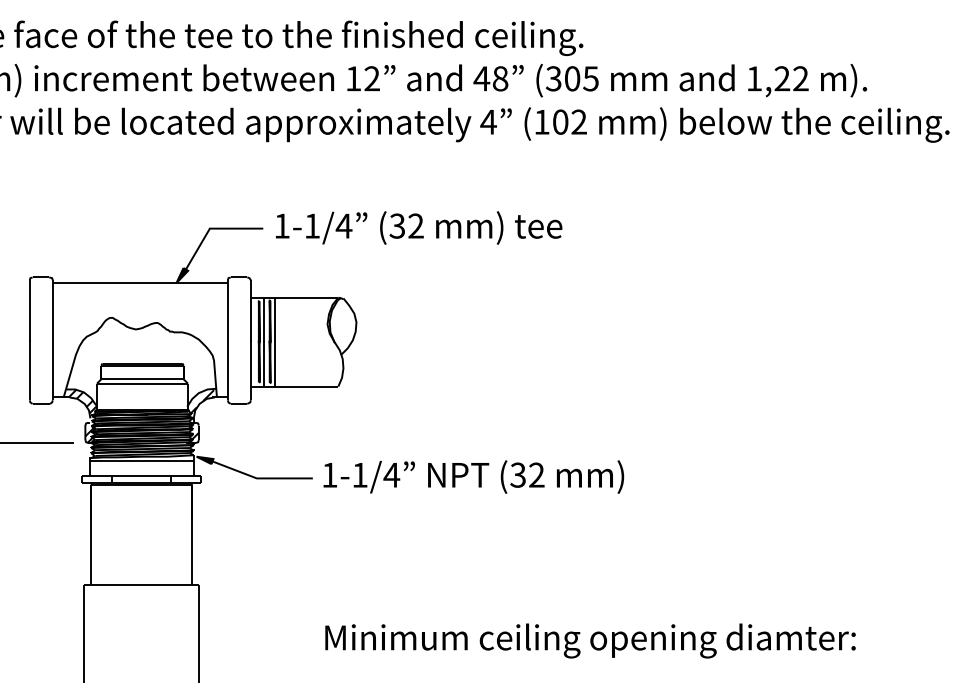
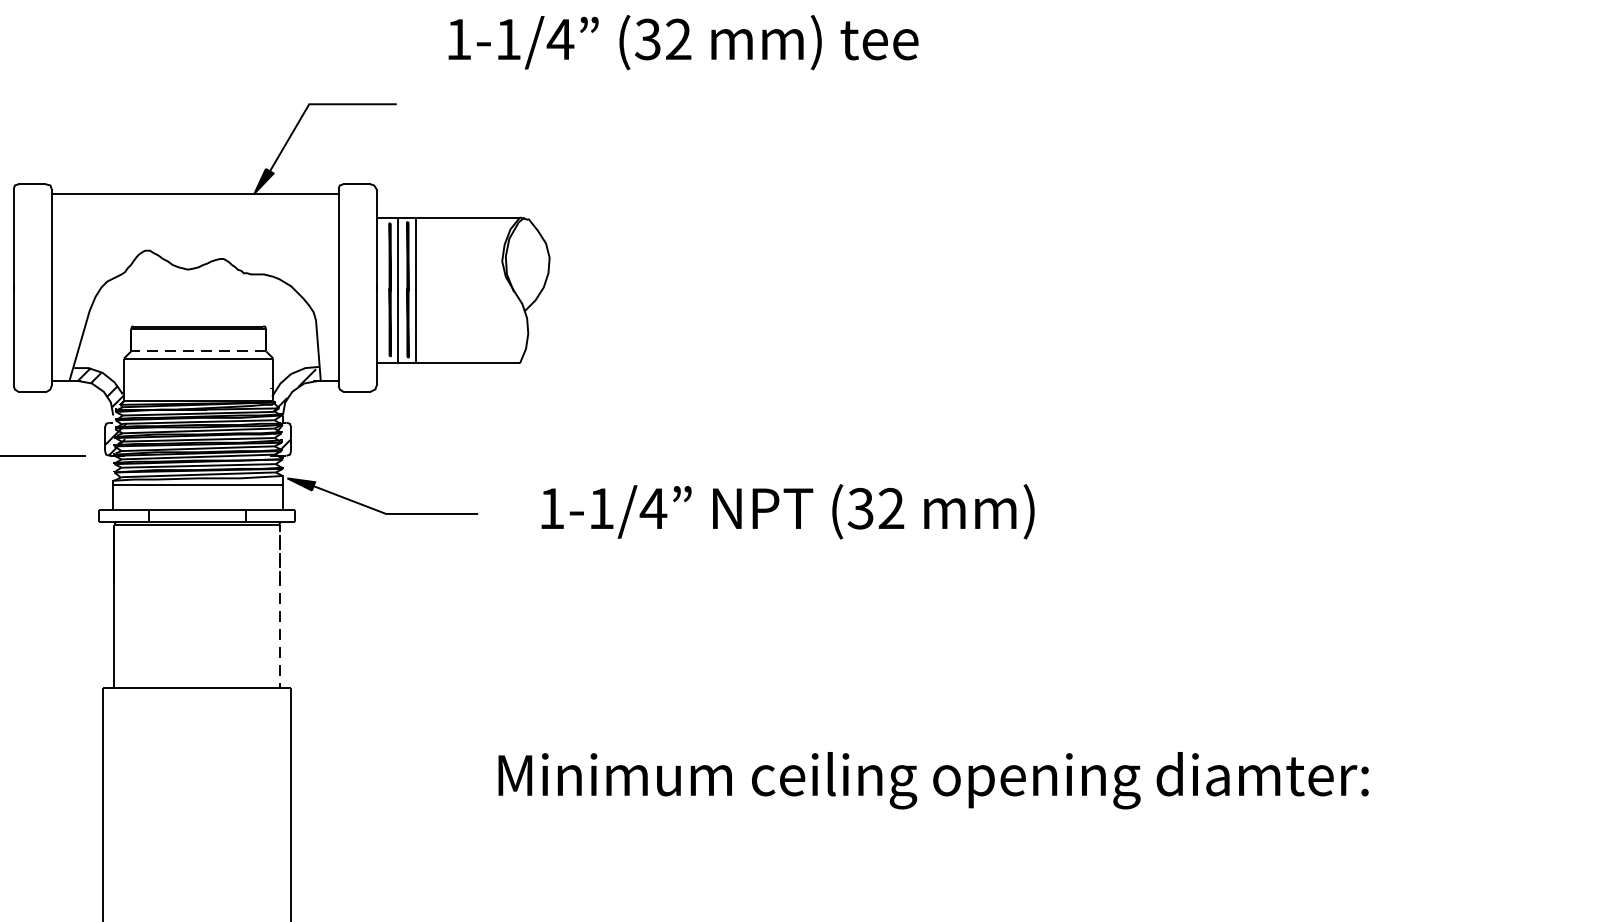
text: (419, 227) -> (684, 41), moved
line: (141, 379) -> (197, 351), solid -> dashed
text: (473, 476) -> (787, 510), moved
line: (192, 516) -> (280, 576), solid -> dashed

